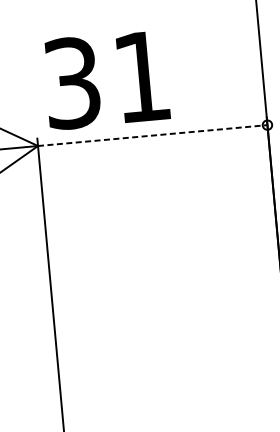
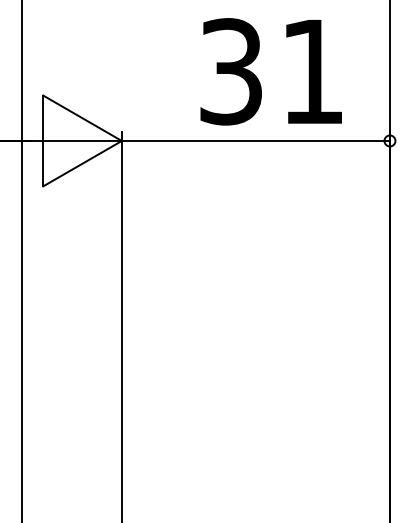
text: (105, 79) -> (270, 71), moved
line: (153, 135) -> (256, 140), dashed -> solid

